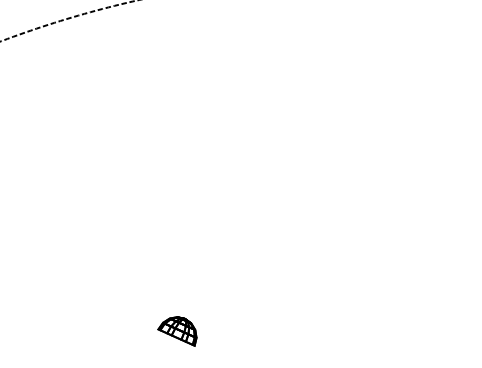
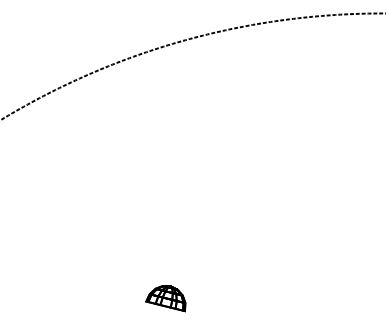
part: (177, 329) -> (165, 298), size x1.4

